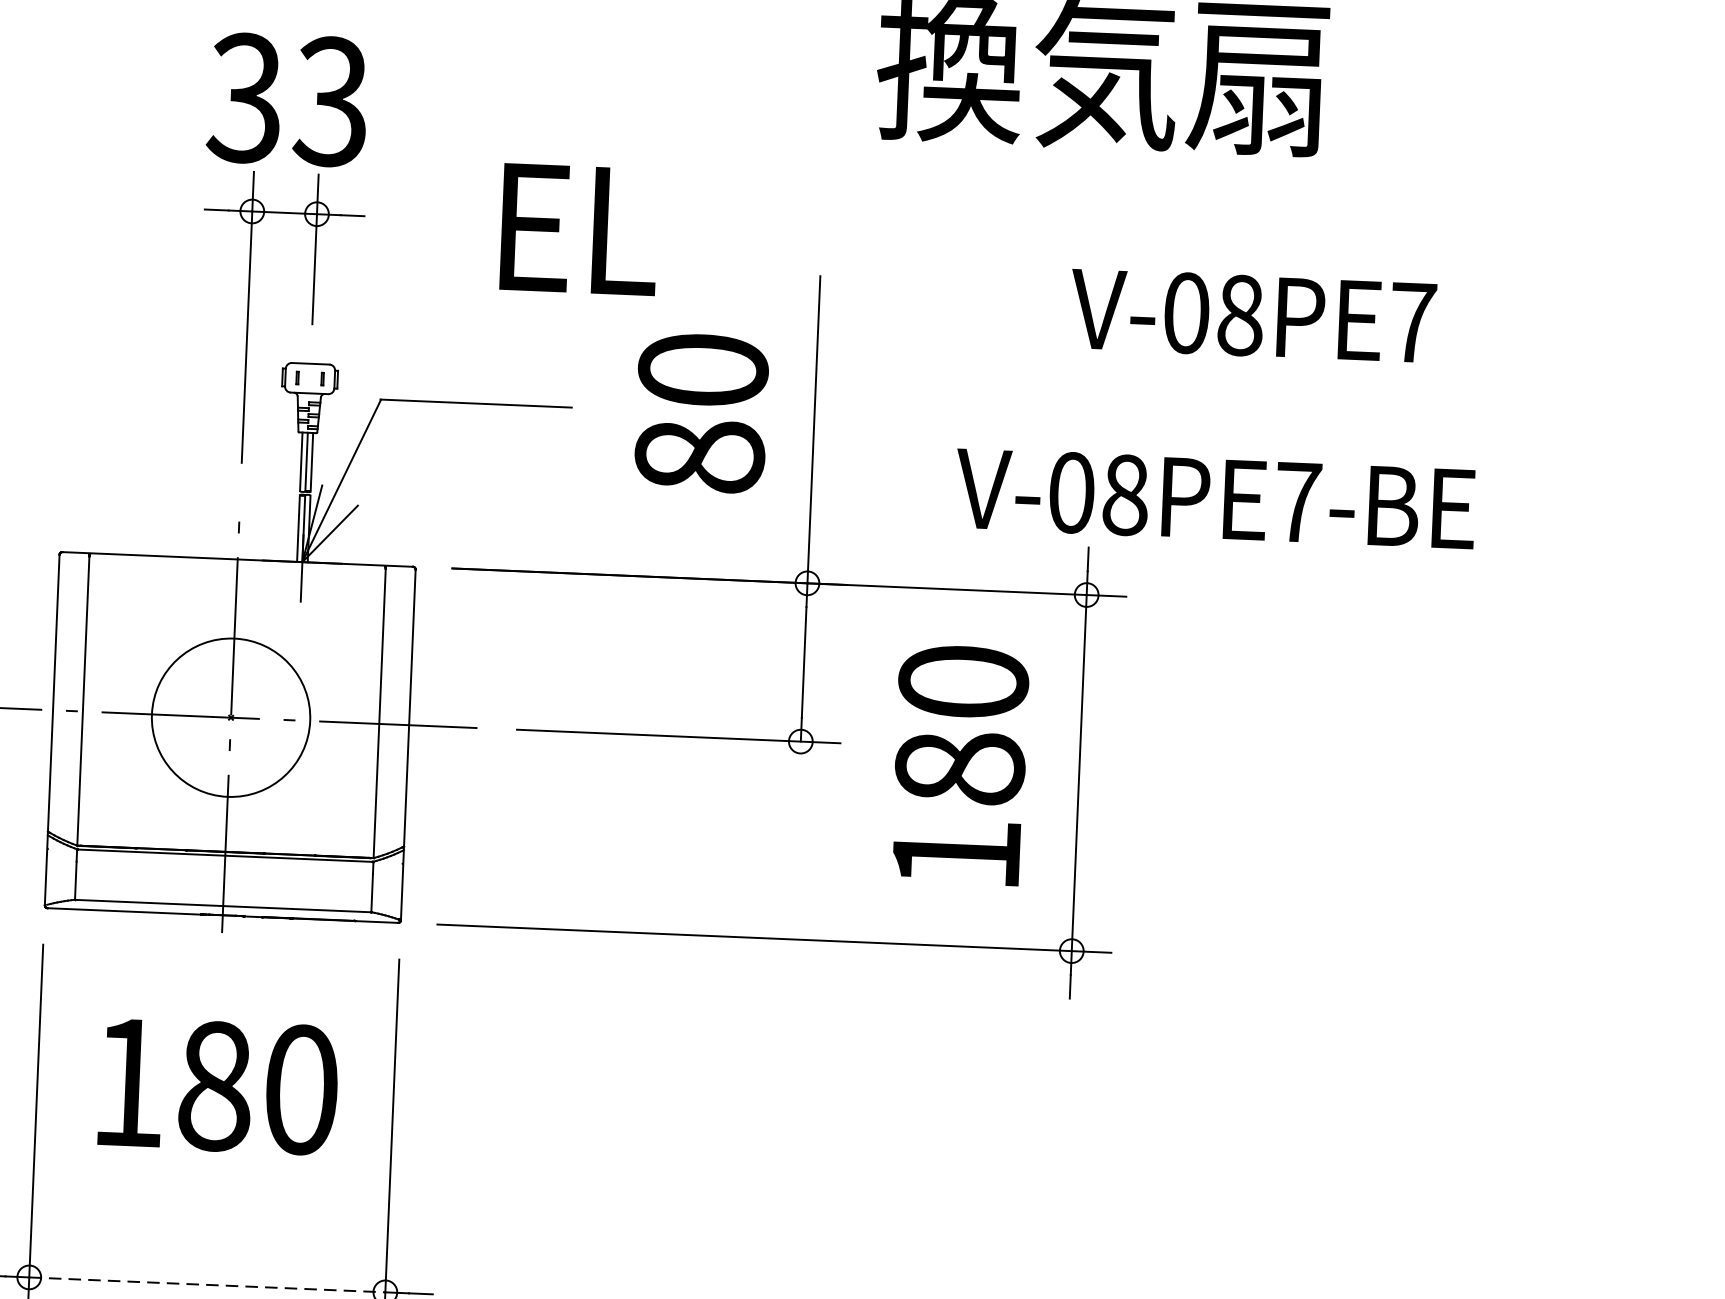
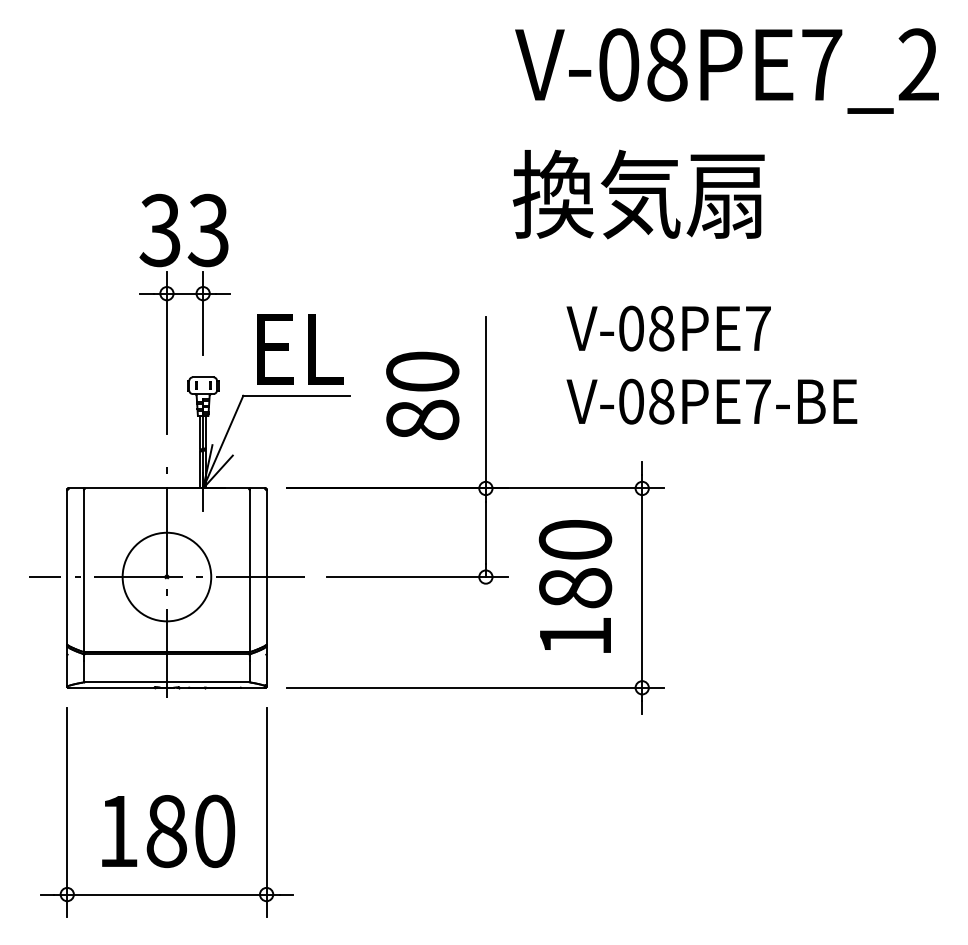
text: (579, 230) -> (300, 349), moved
text: (1252, 315) -> (668, 328), moved
text: (1214, 498) -> (711, 401), moved
text: (218, 1084) -> (168, 830), moved
line: (206, 1284) -> (166, 894), dashed -> solid

